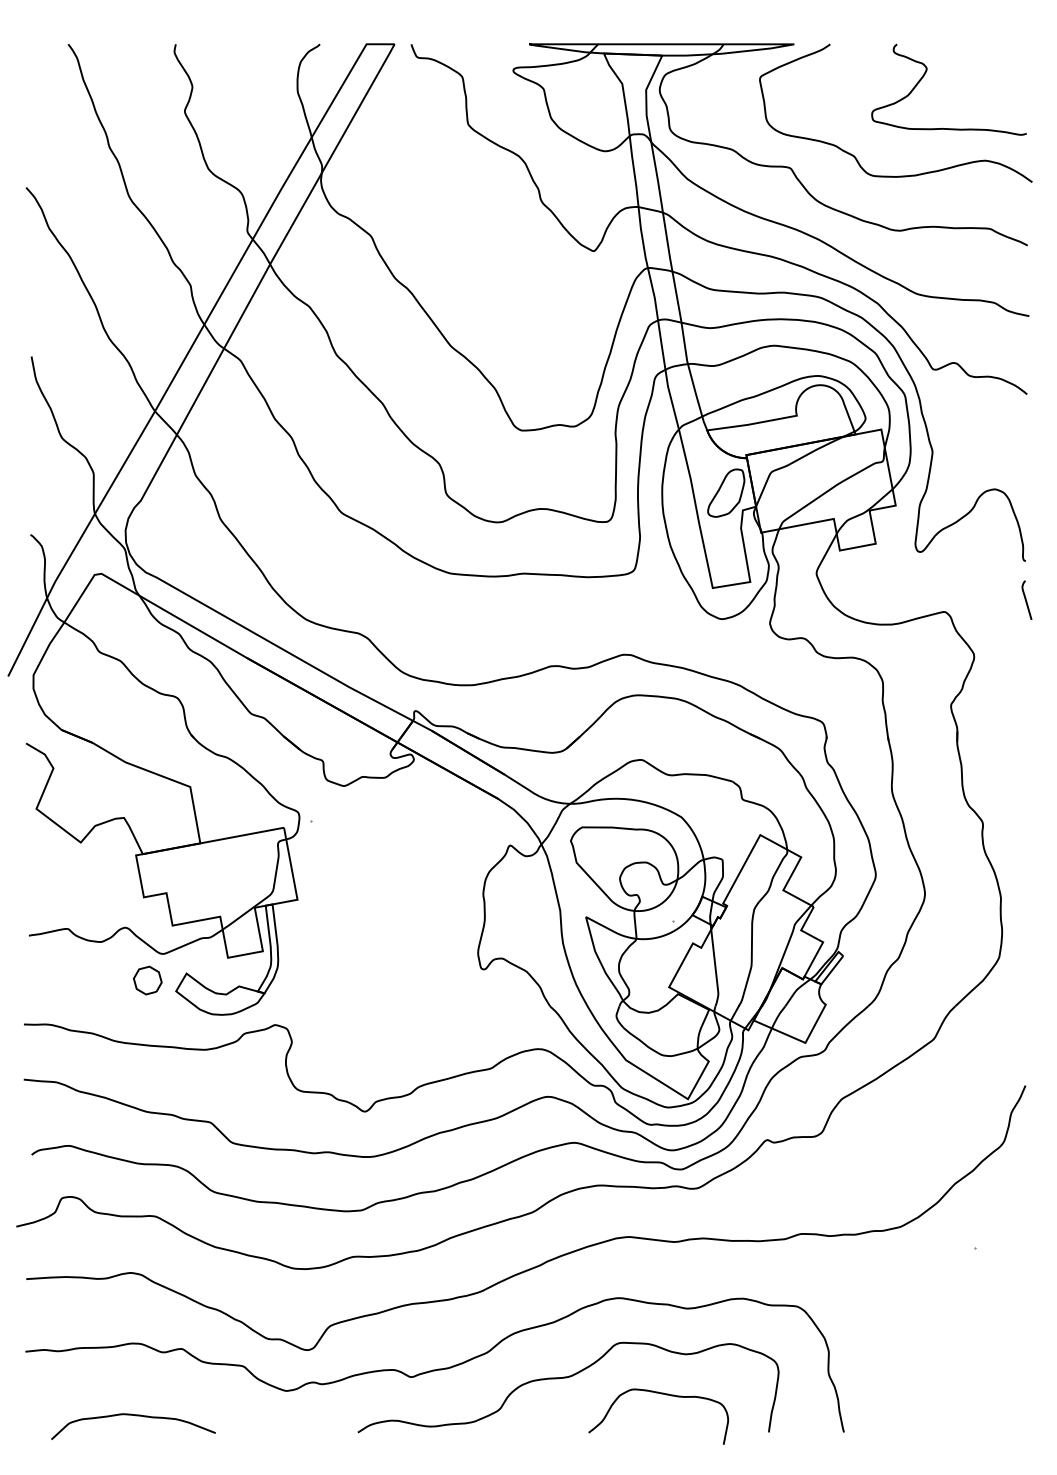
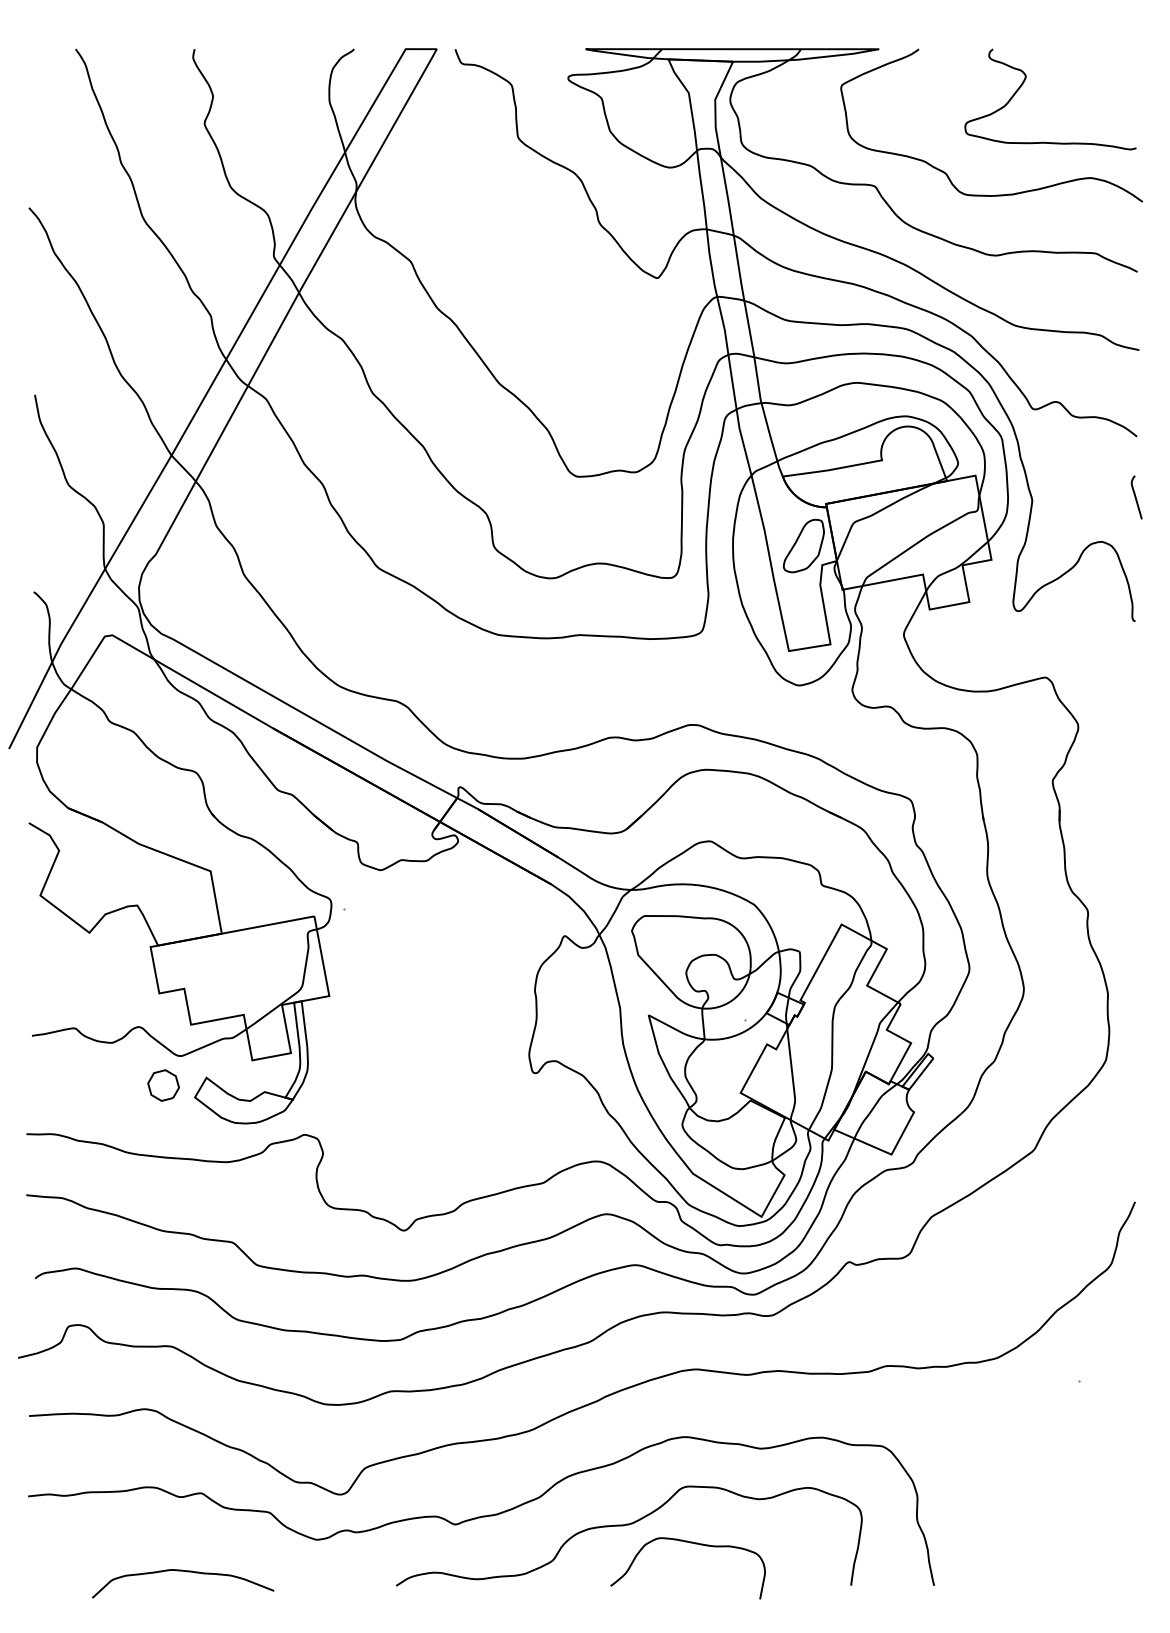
curve: (1026, 599) -> (1136, 496), moved
curve: (660, 1394) -> (690, 1543), moved
curve: (135, 1416) -> (185, 1572), moved

